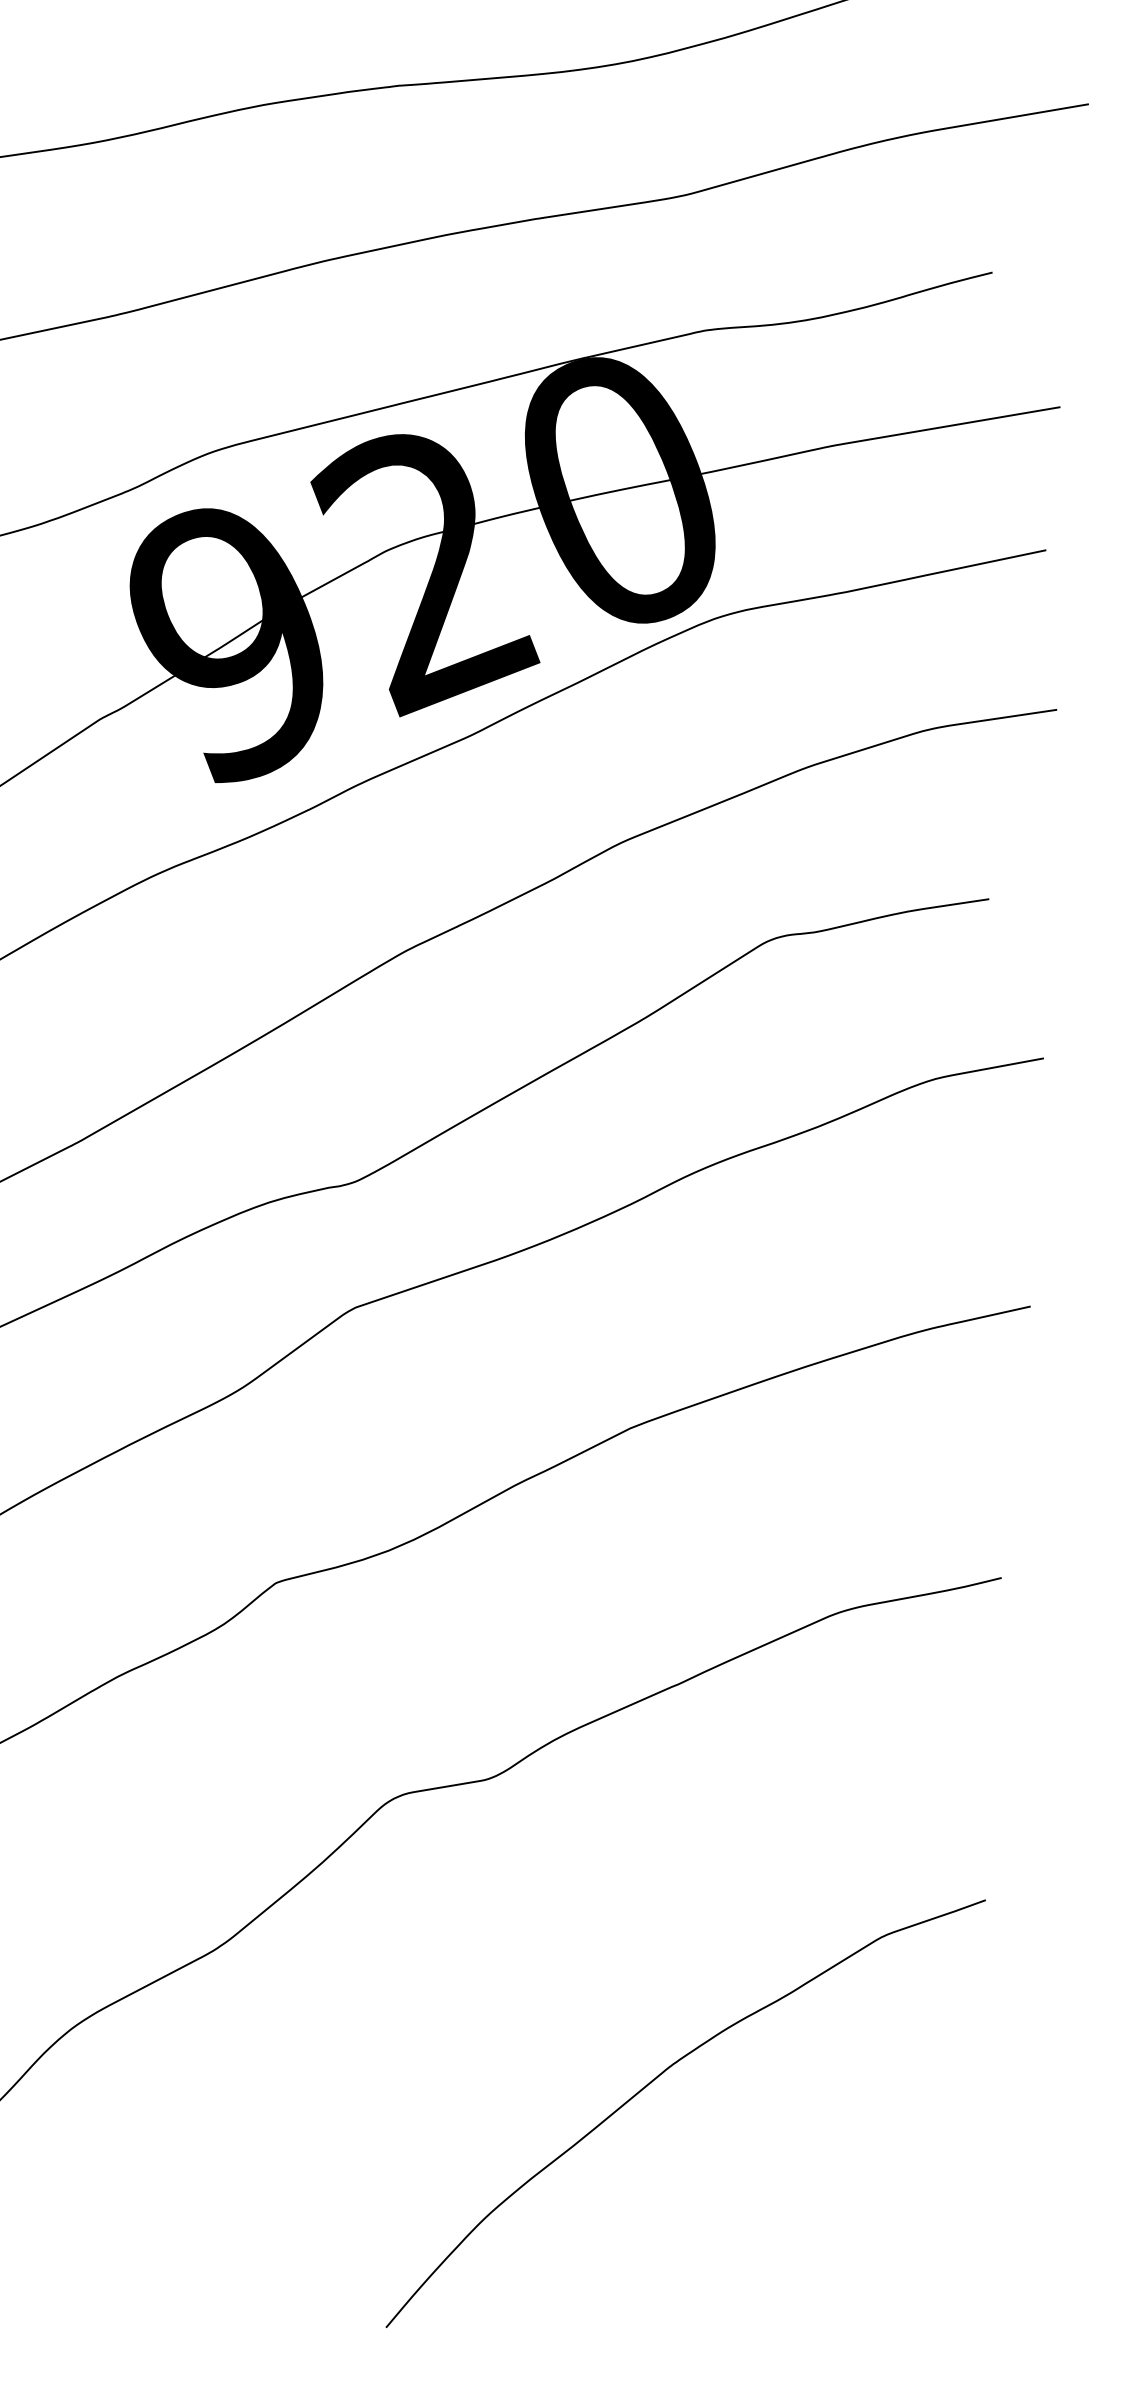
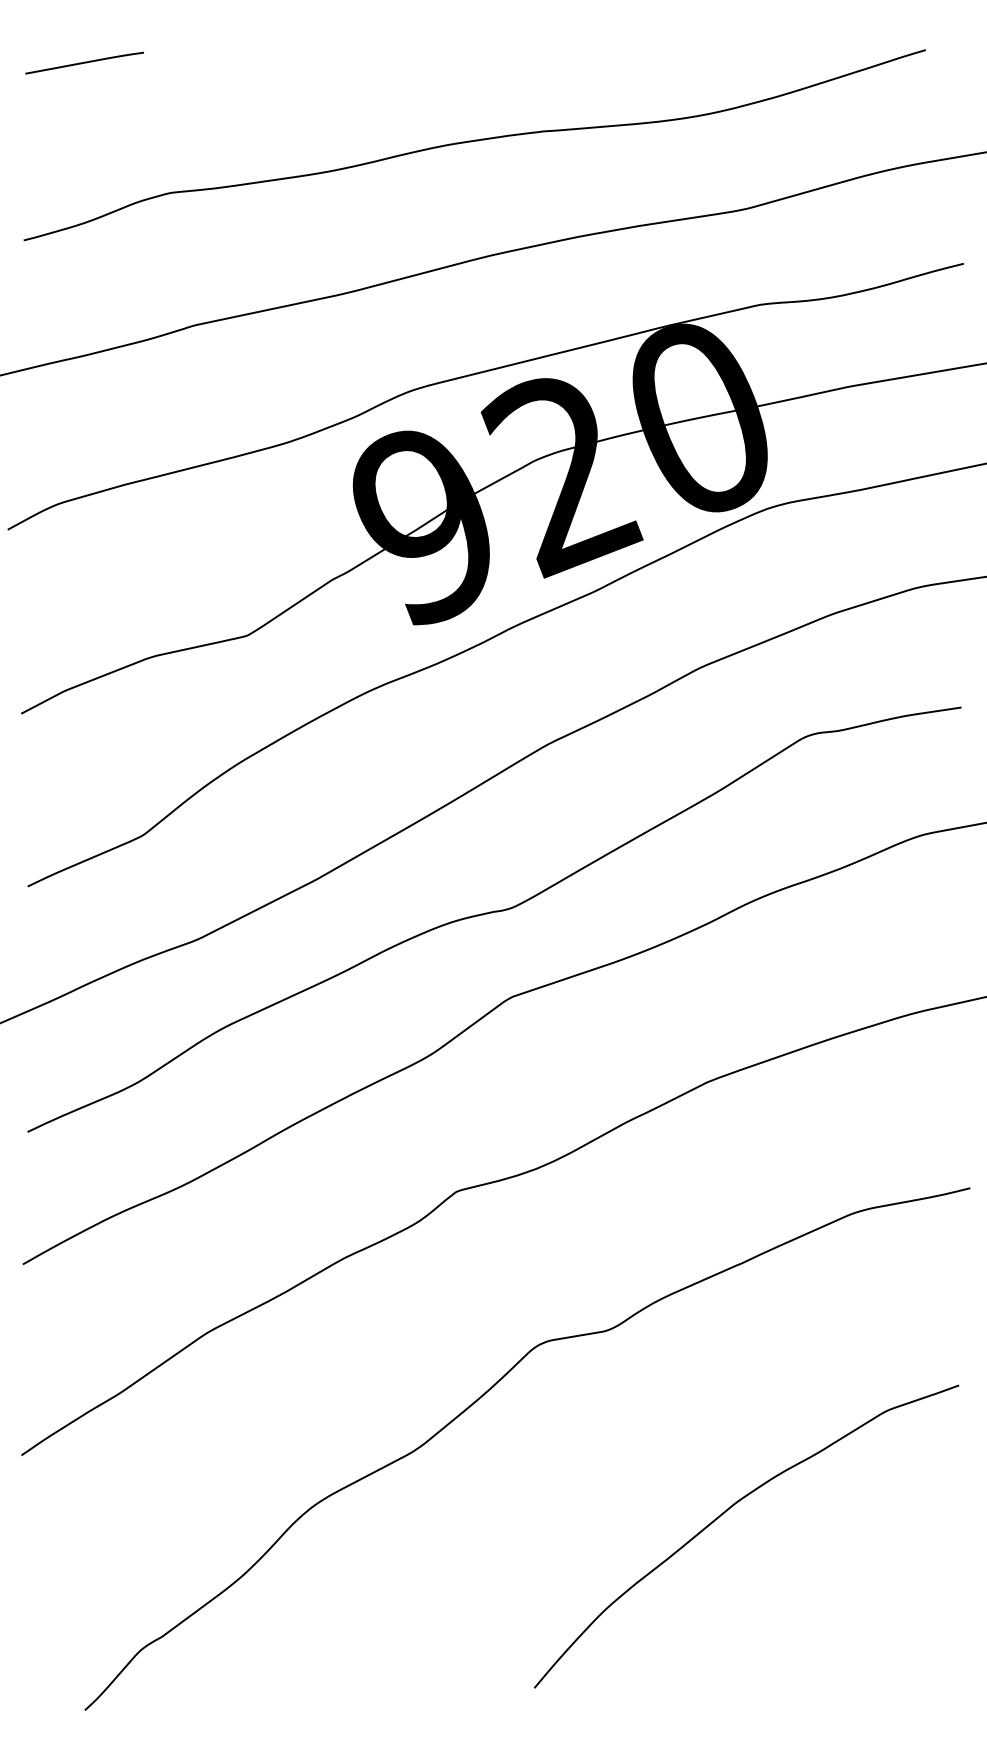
curve: (658, 2078) -> (727, 1511), moved

